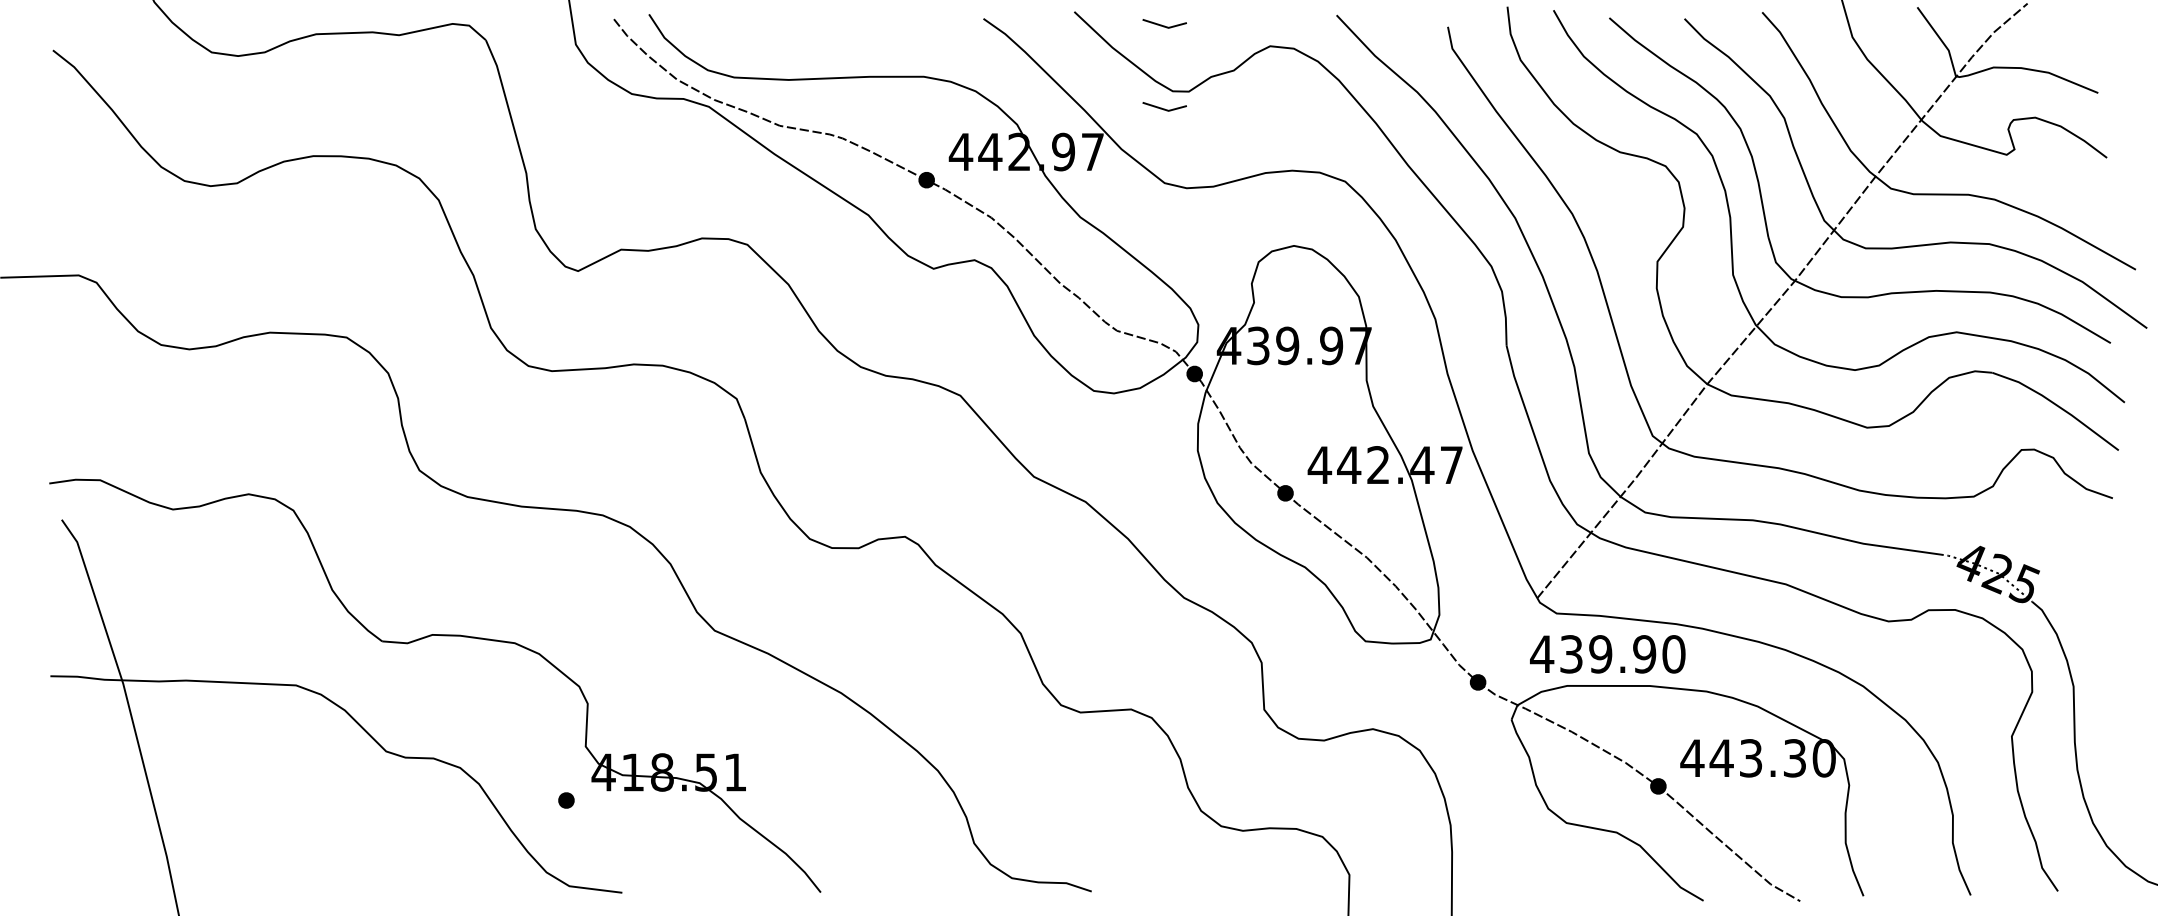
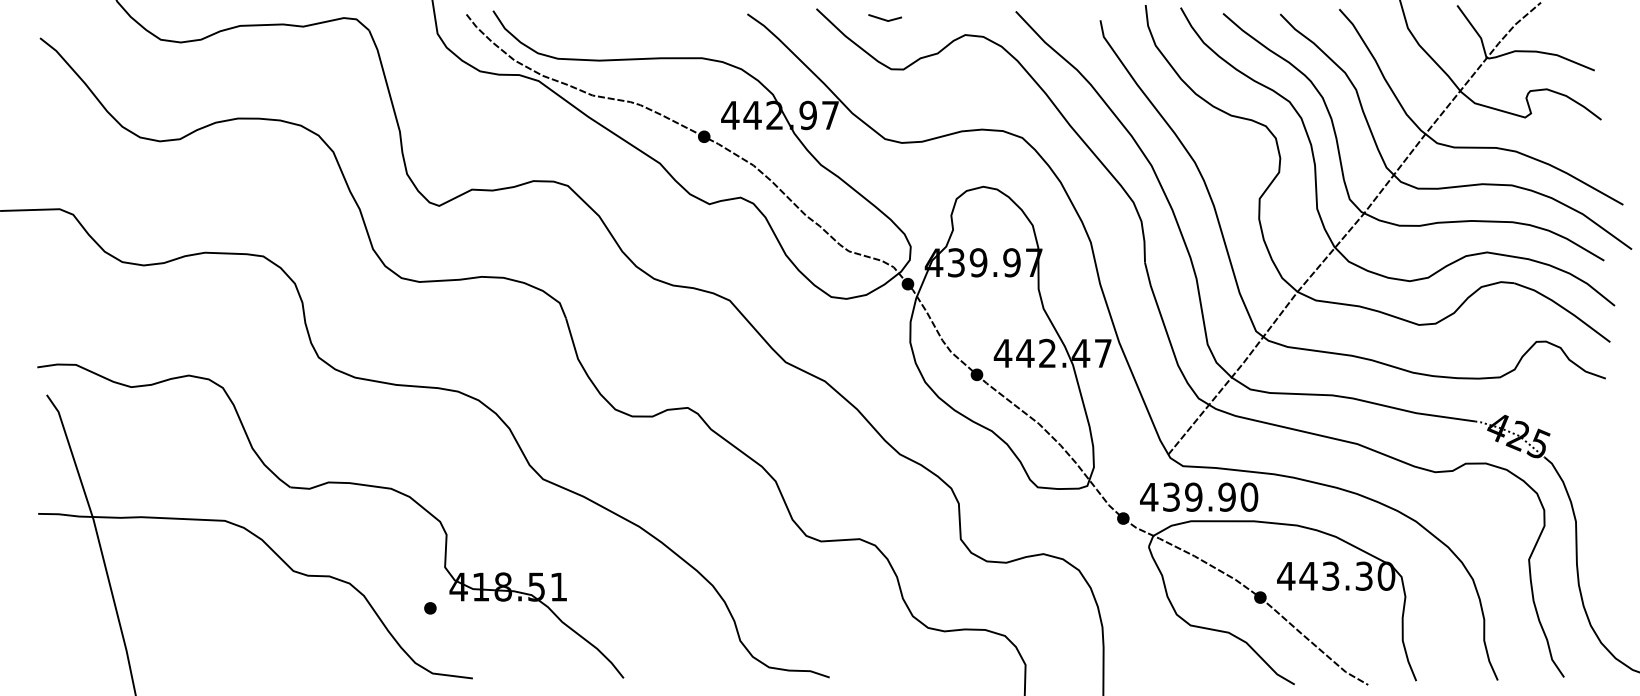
line: (1164, 108) -> (884, 82), removed
text: (1607, 654) -> (1198, 497), moved

